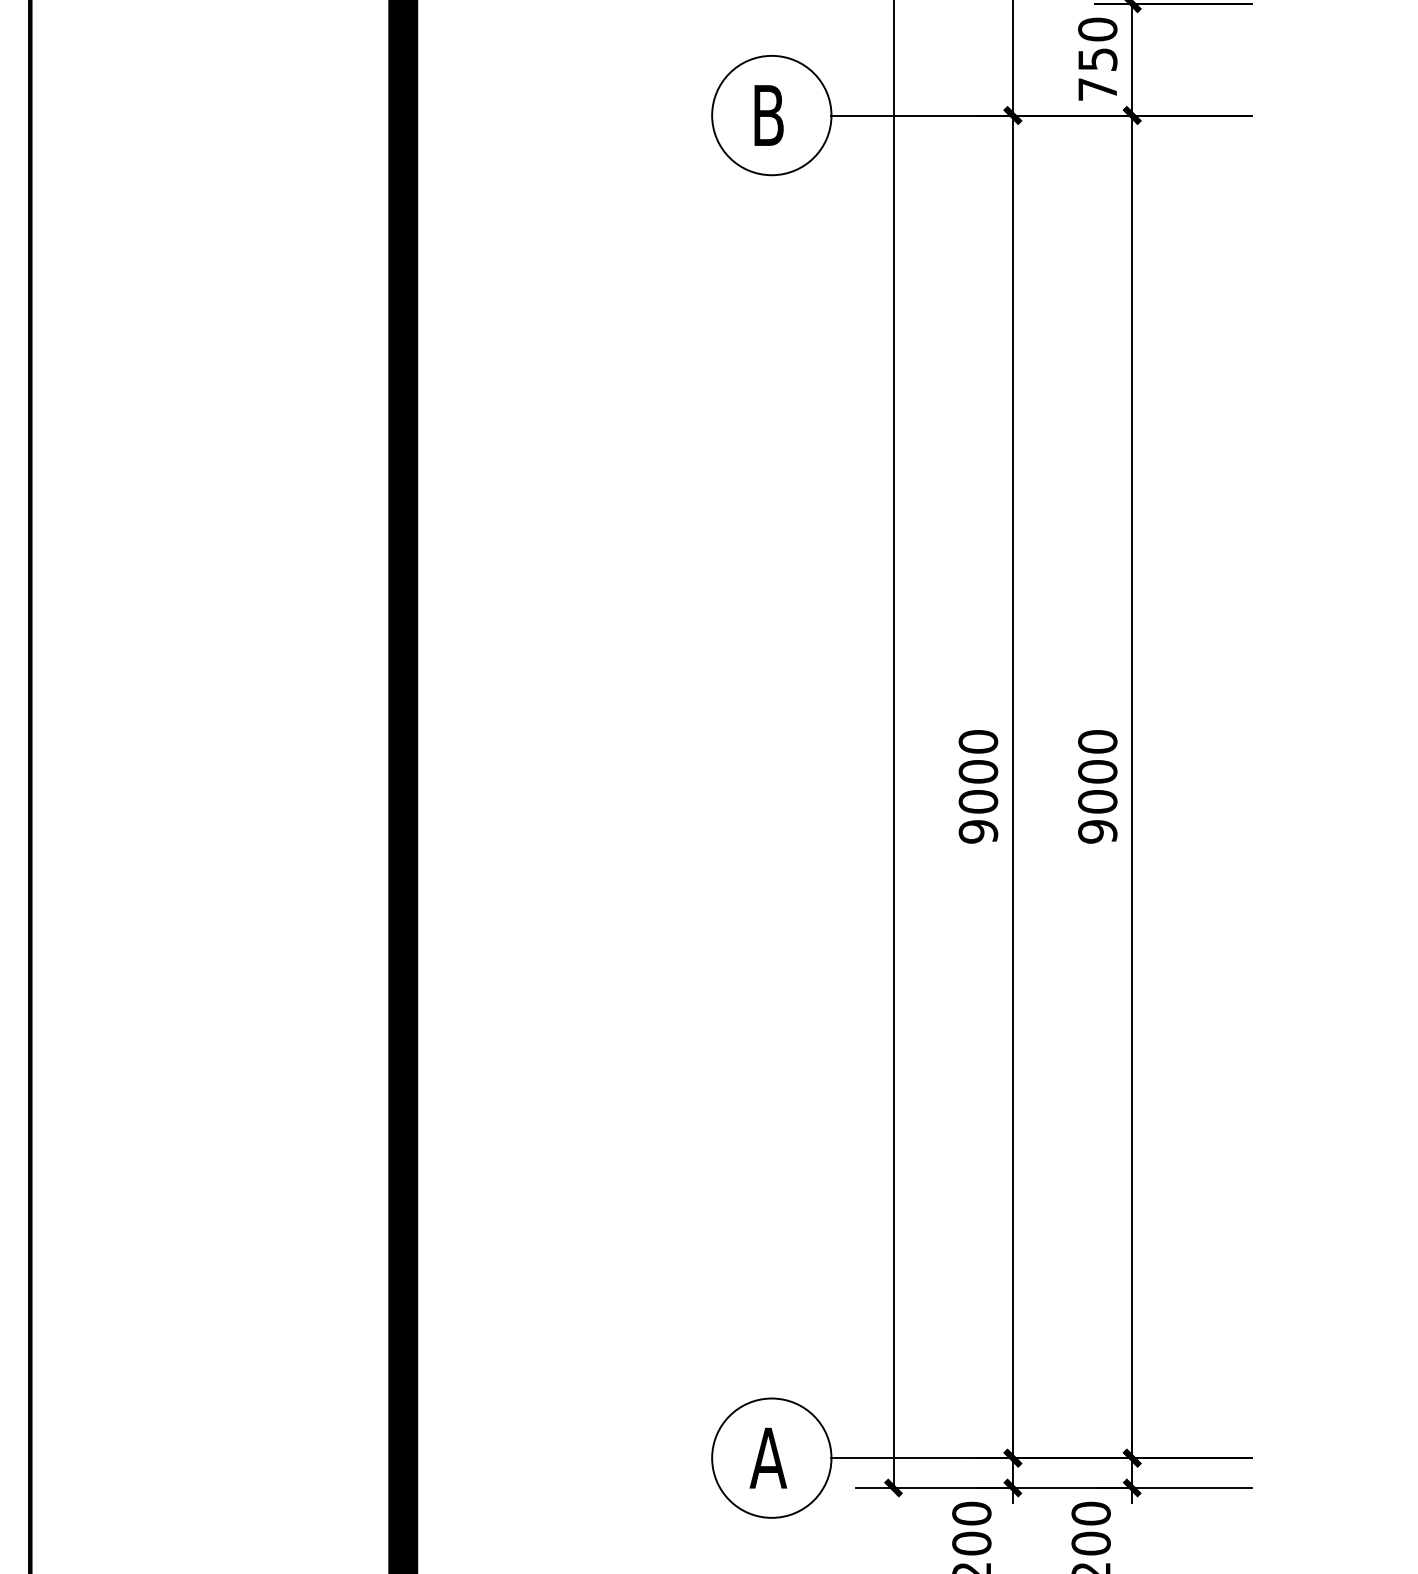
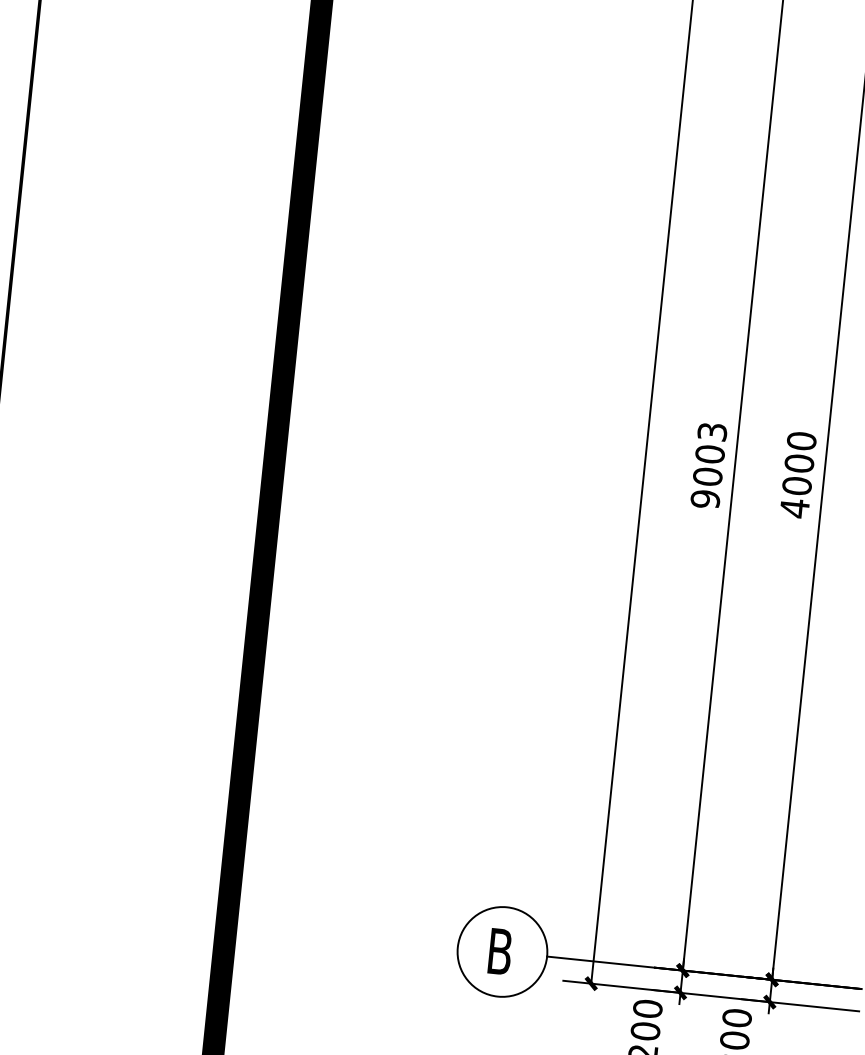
text: (978, 741) -> (712, 431), 9000 -> 9003
text: (1097, 831) -> (794, 508), 9000 -> 4000
text: (768, 1457) -> (500, 951), A -> B

